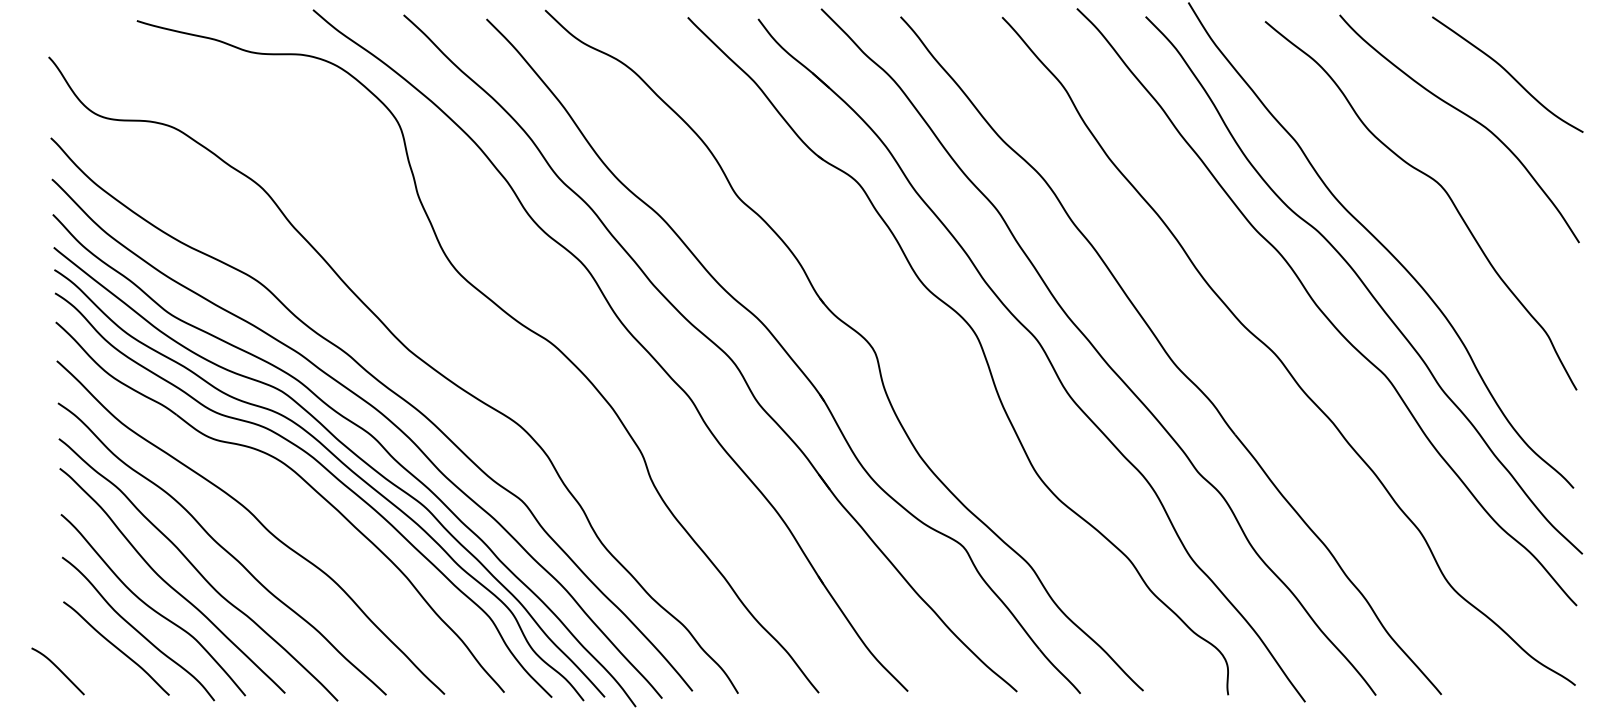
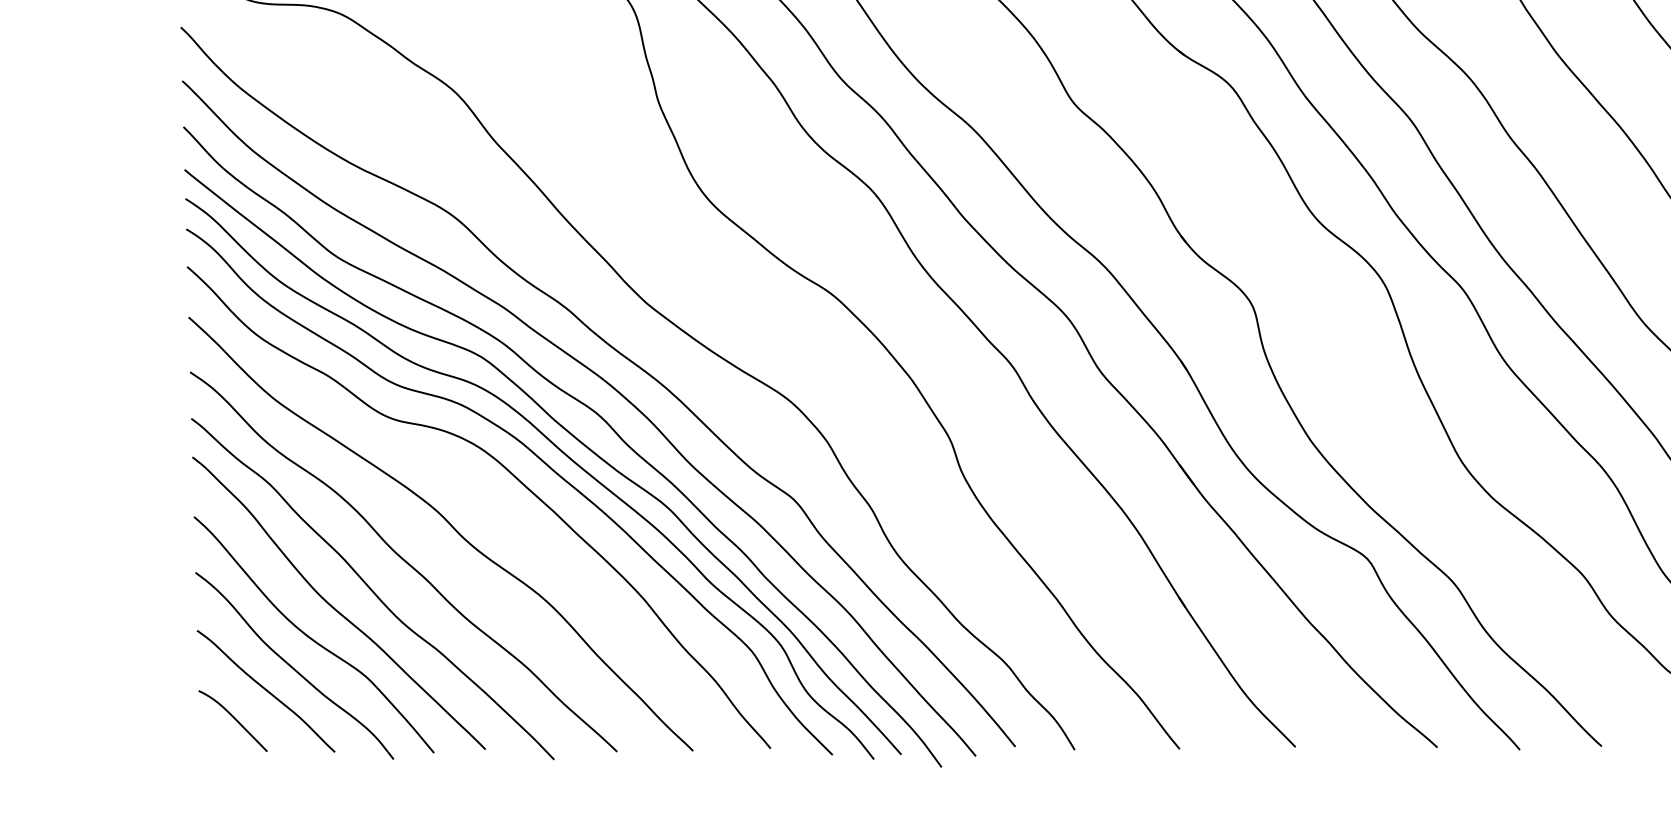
curve: (58, 669) -> (233, 718), moved

